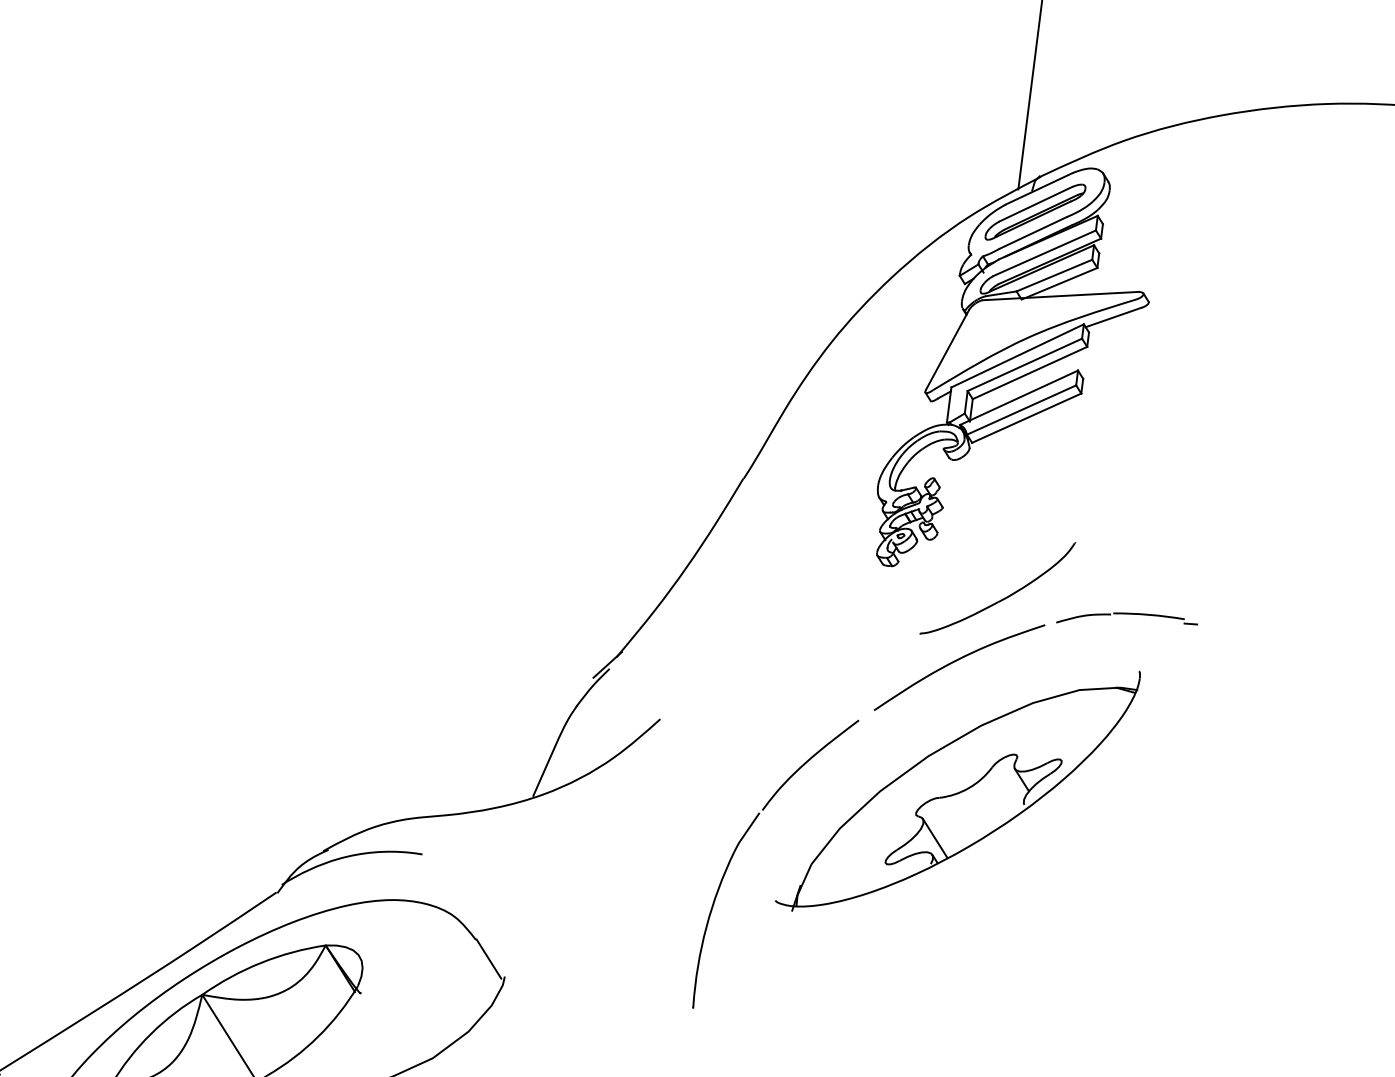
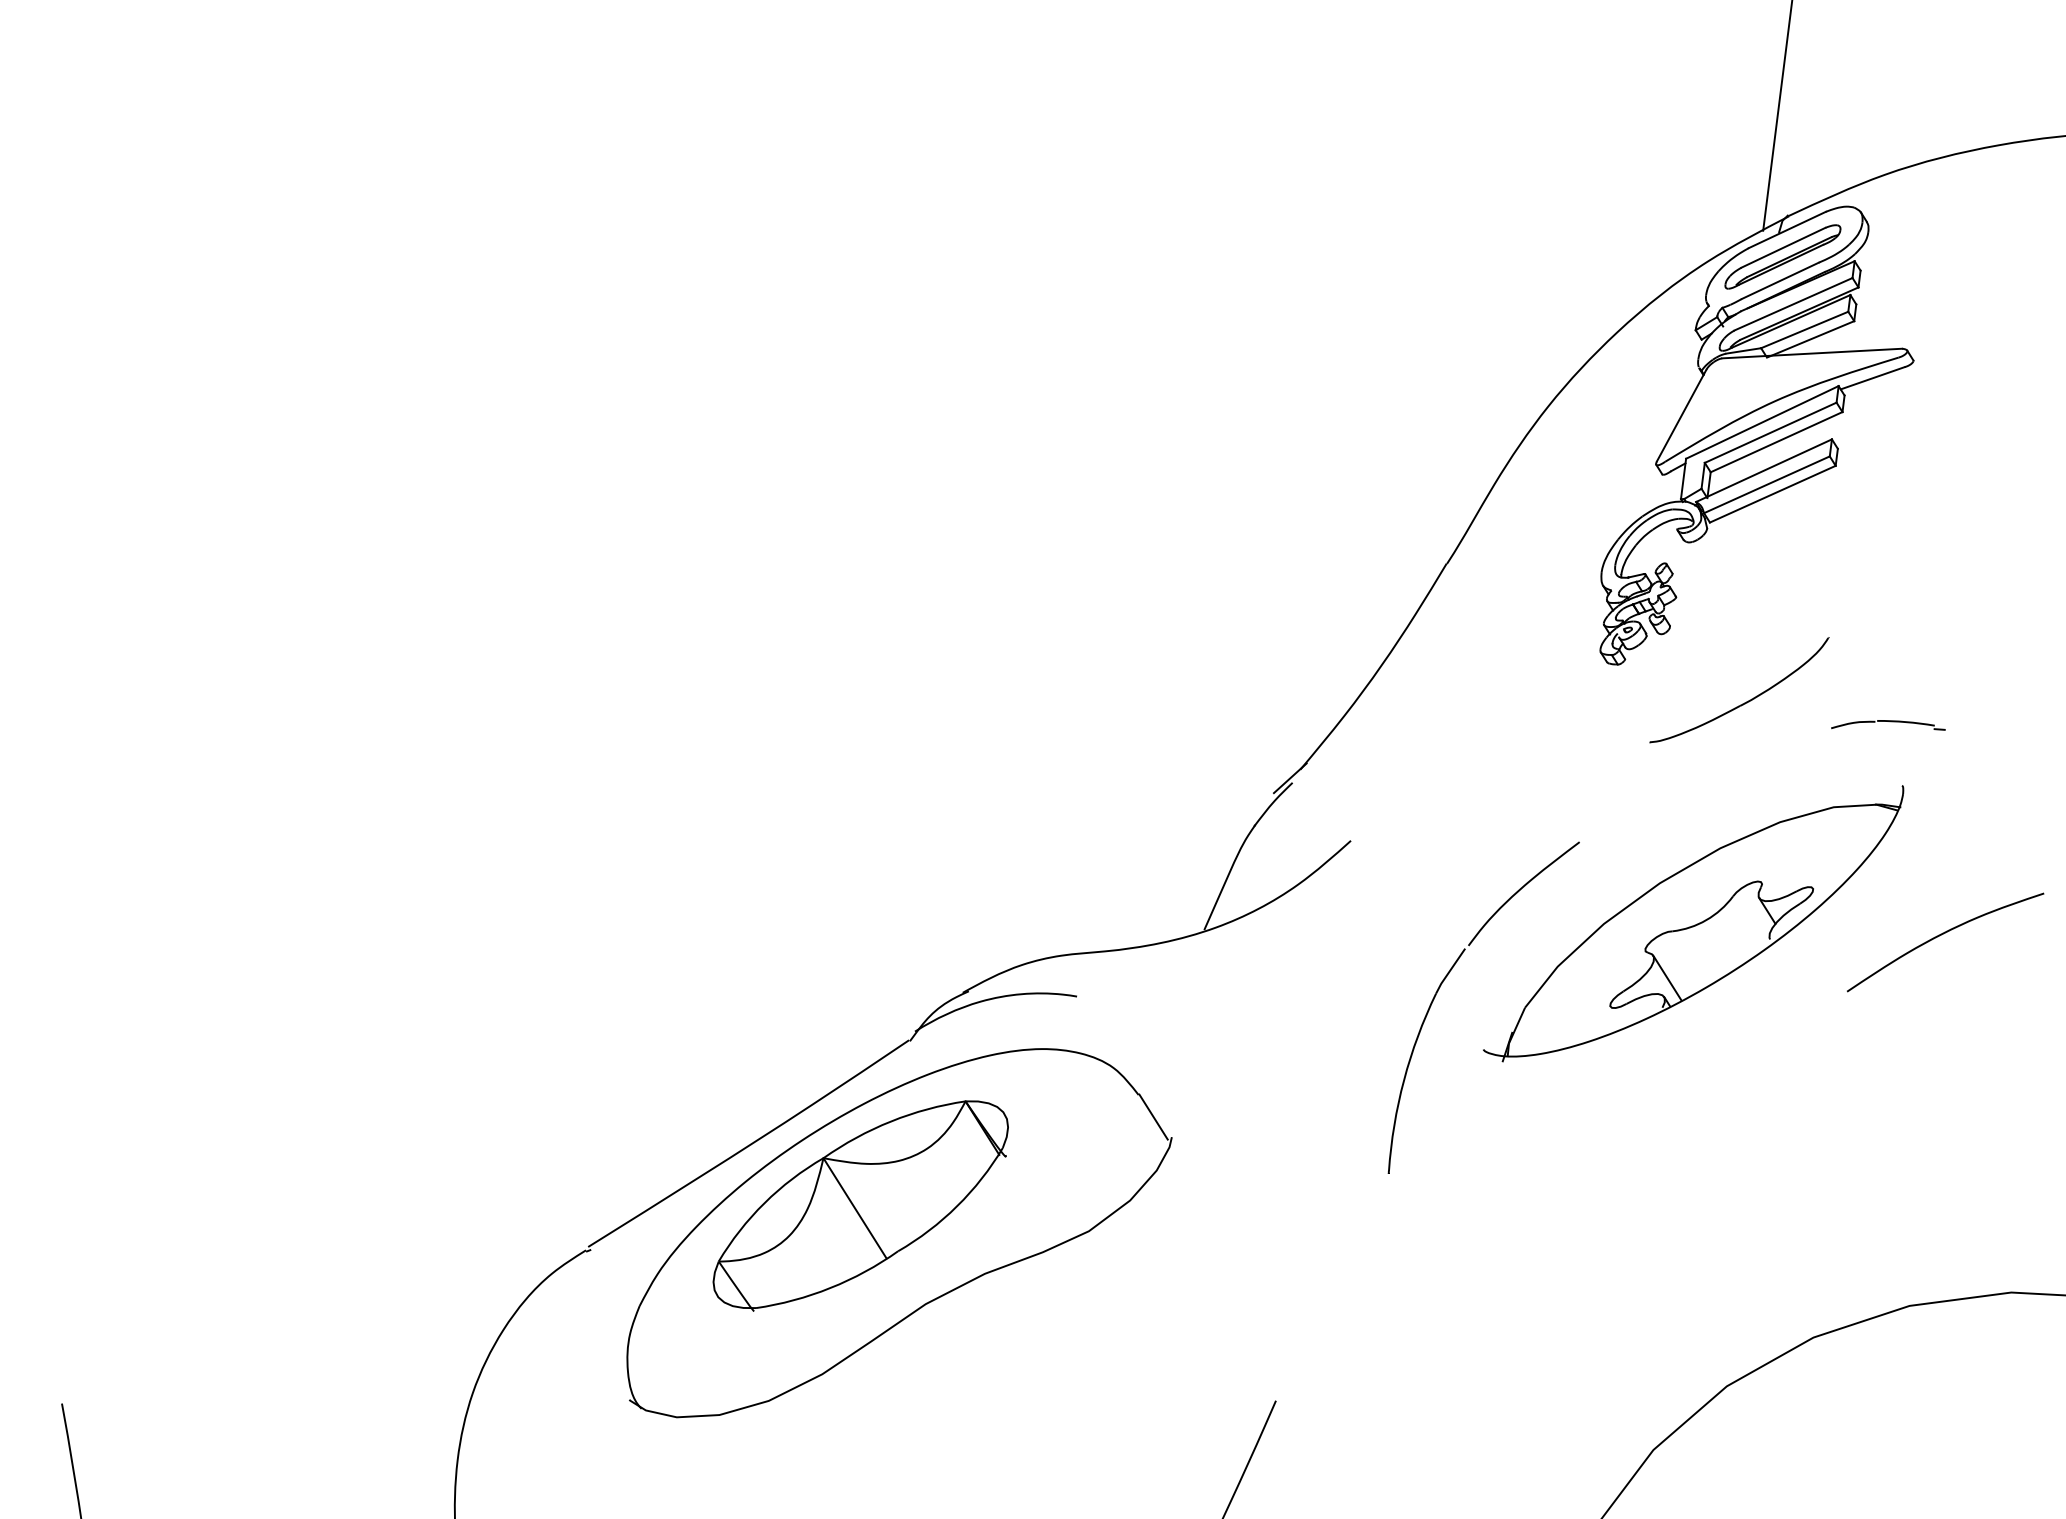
part: (1126, 619) -> (1887, 725), size x0.7
curve: (956, 661) -> (1941, 935), moved

